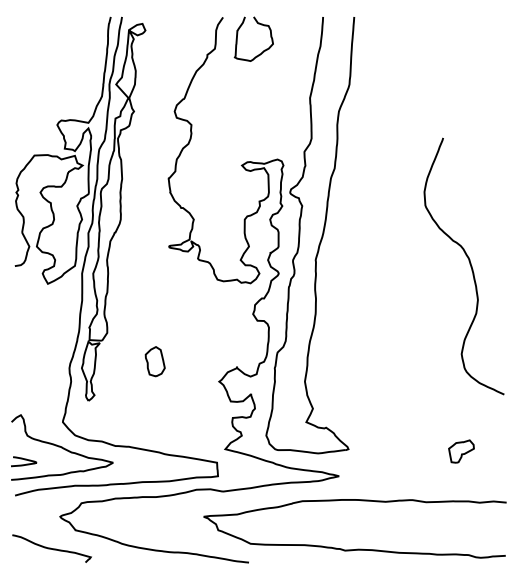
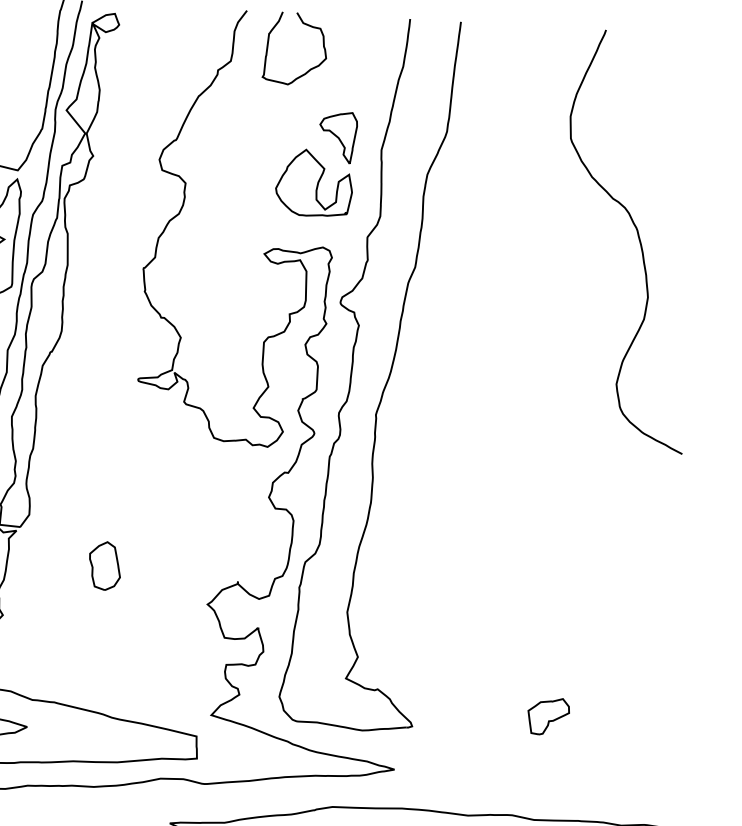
part: (270, 108) -> (316, 163), added
curve: (469, 264) -> (637, 238), moved
part: (461, 451) -> (548, 716), moved

